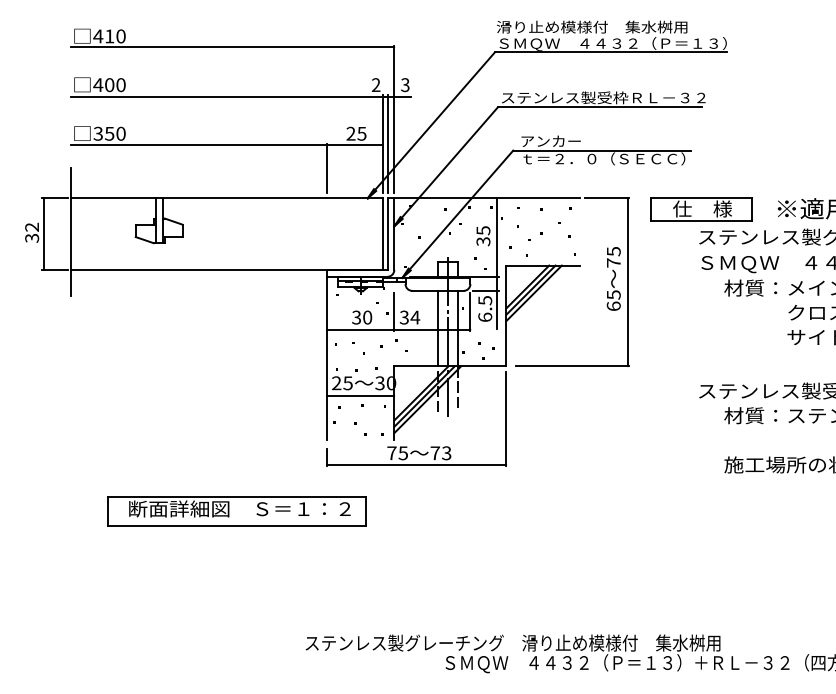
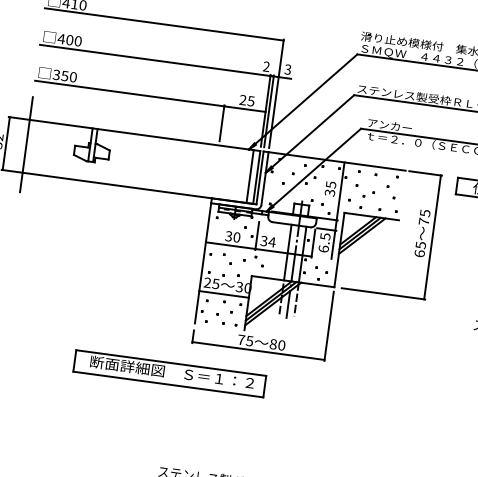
line: (374, 234) -> (250, 176), added
text: (440, 453) -> (277, 345), 73 -> 80
part: (236, 511) -> (169, 374), moved

